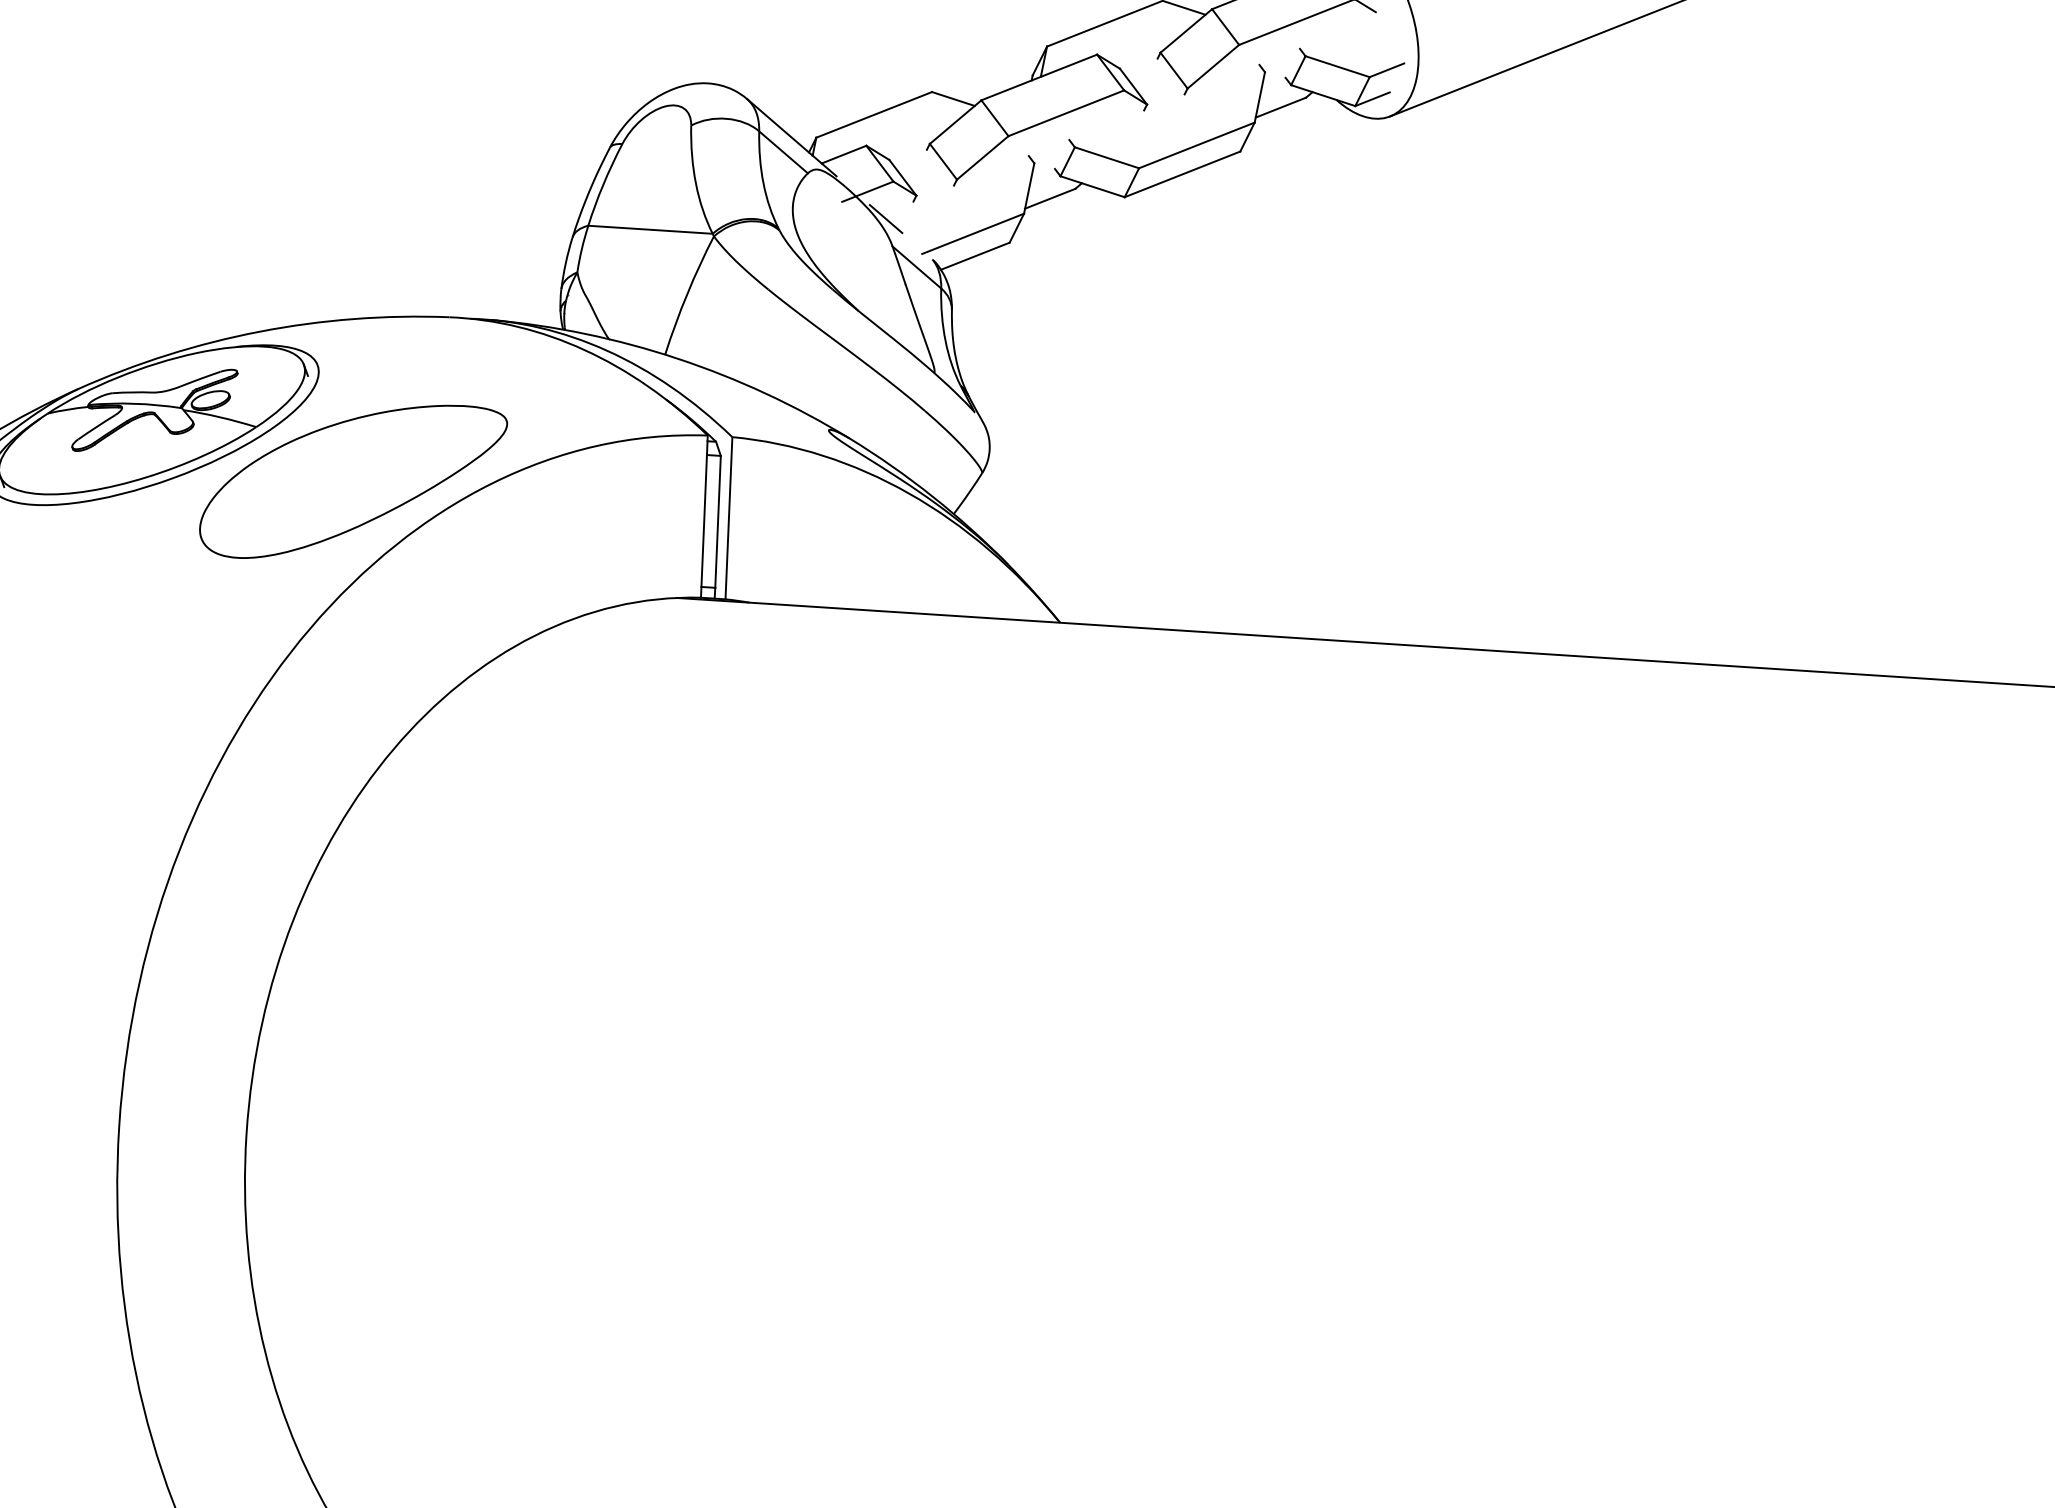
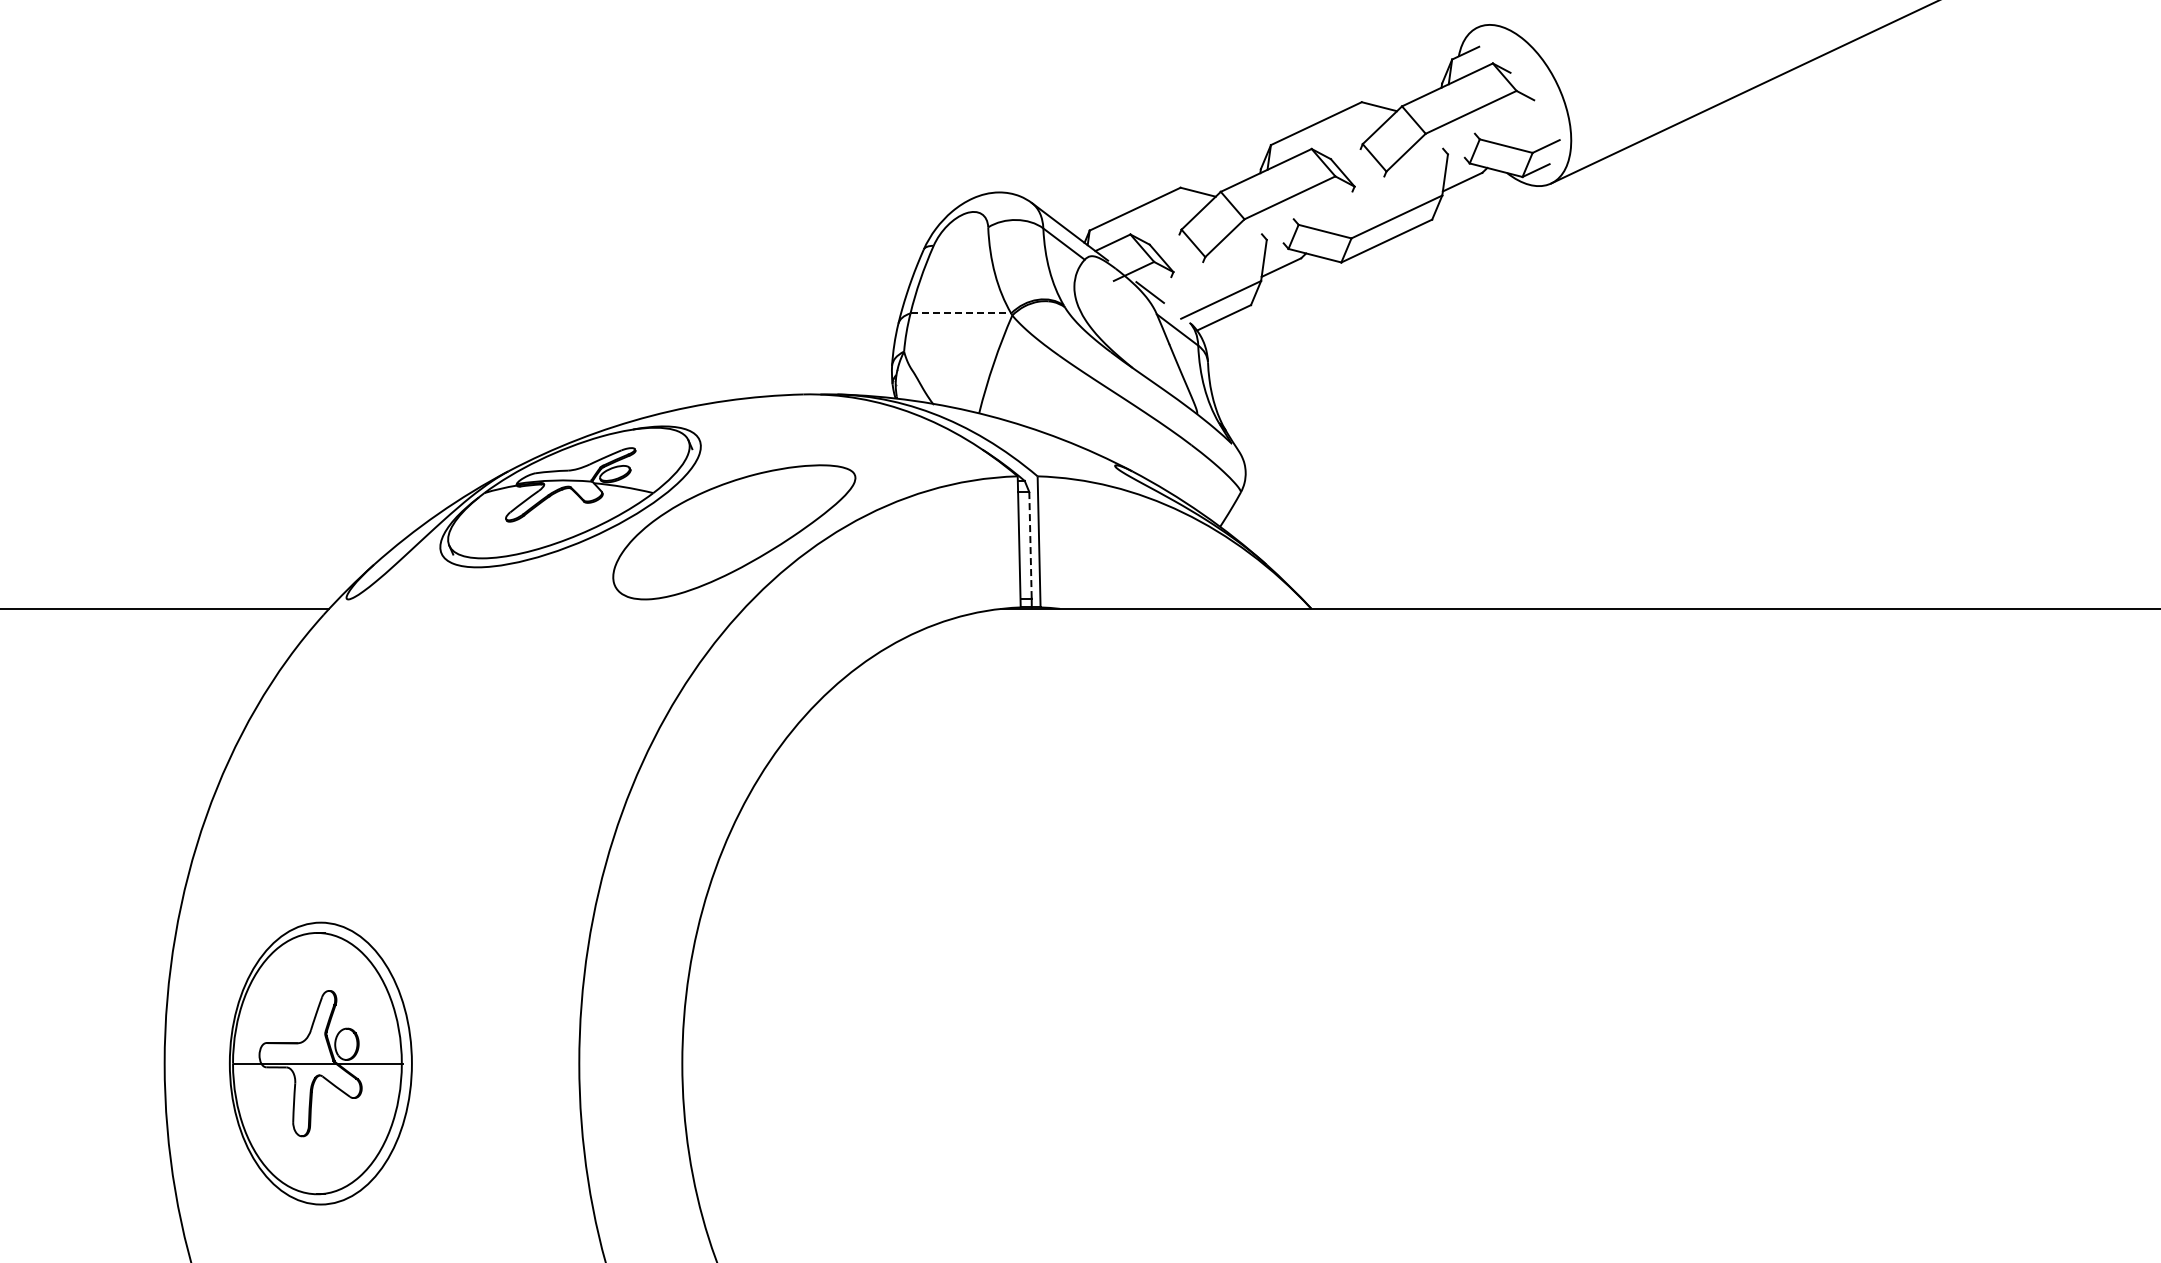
line: (651, 229) -> (961, 313), solid -> dashed
line: (718, 522) -> (1030, 545), solid -> dashed

